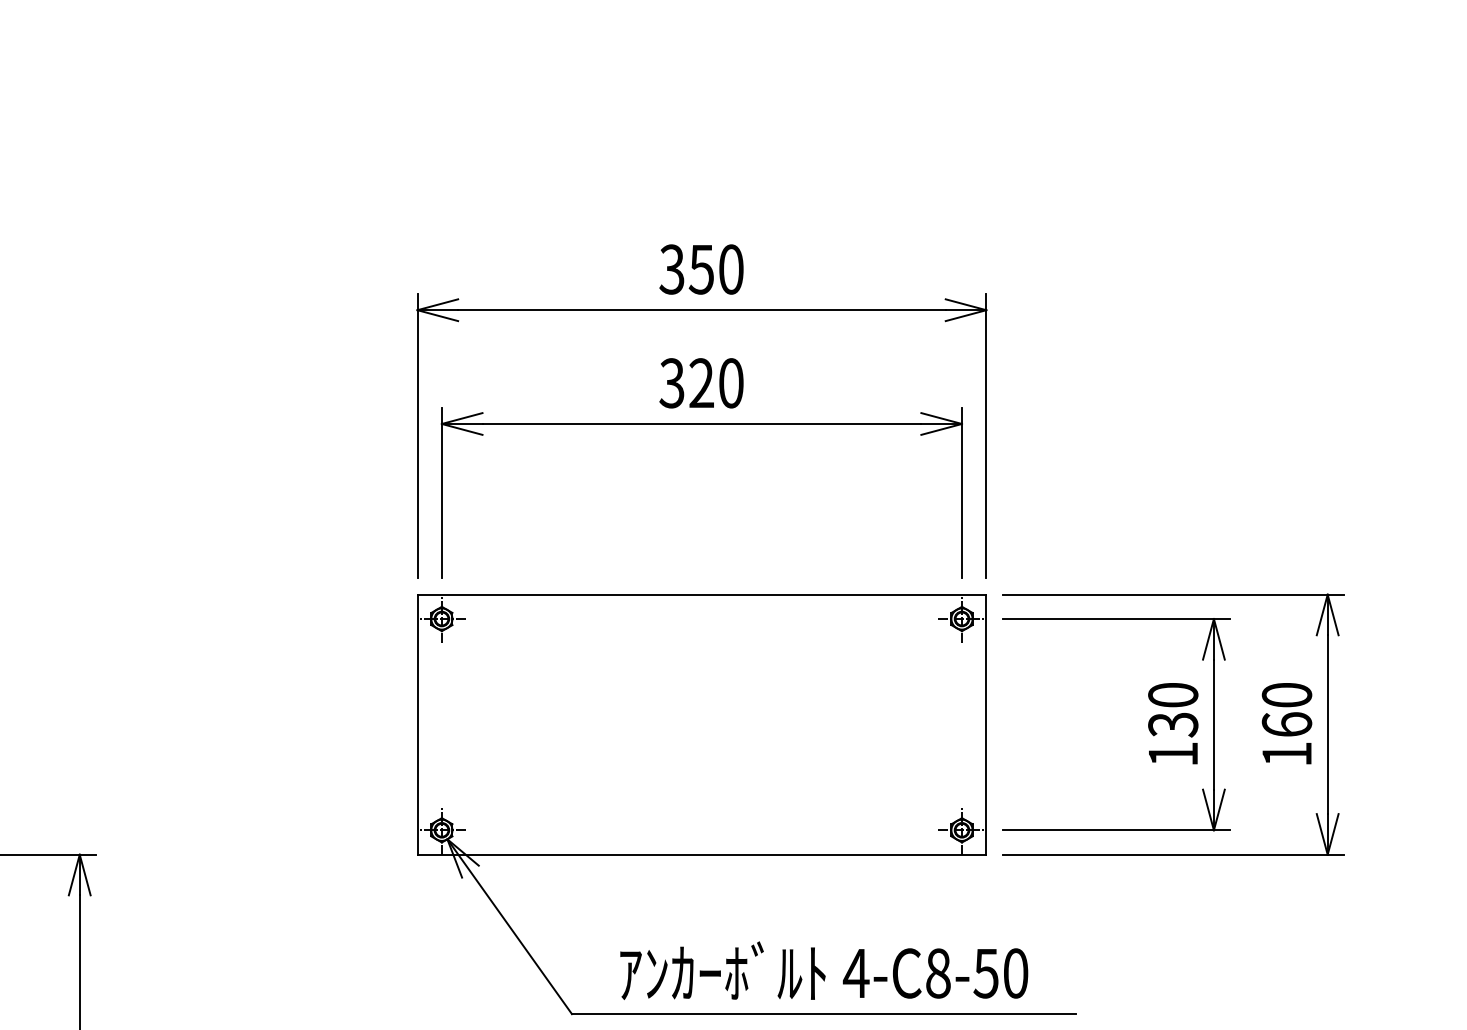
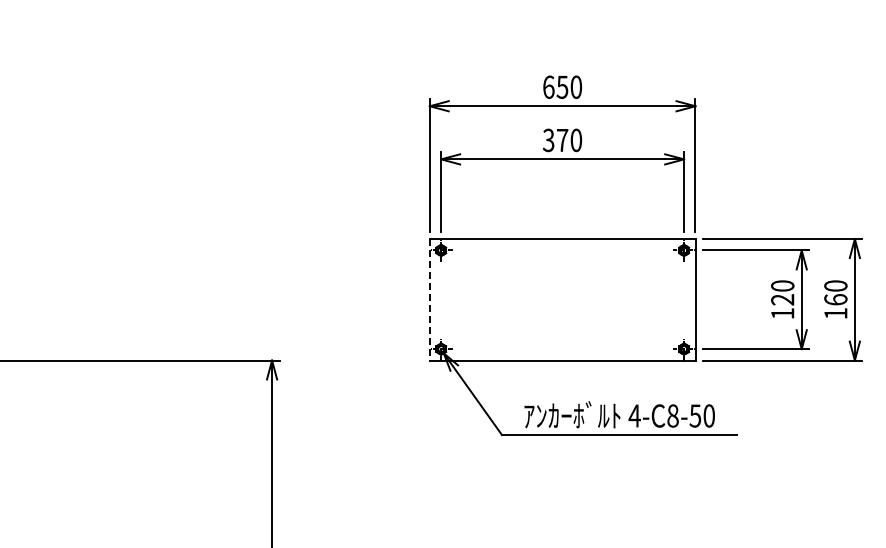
text: (671, 267) -> (548, 86), 350 -> 650
text: (701, 381) -> (562, 139), 320 -> 370
line: (416, 723) -> (429, 299), solid -> dashed
text: (1172, 723) -> (782, 299), 130 -> 120

